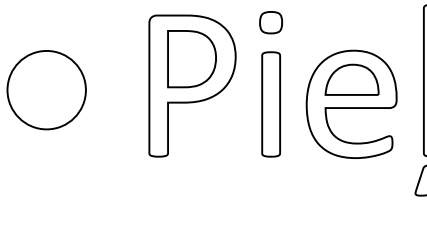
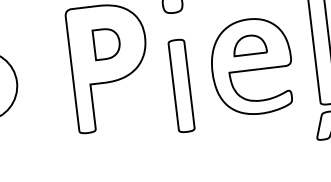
part: (191, 59) -> (106, 44), size x0.6
part: (351, 79) -> (249, 44), size x0.7
part: (270, 104) -> (181, 86), moved

